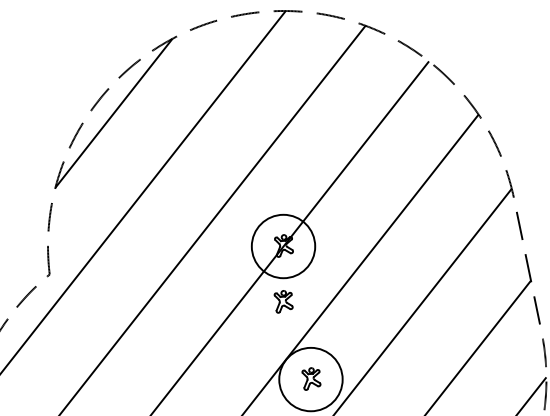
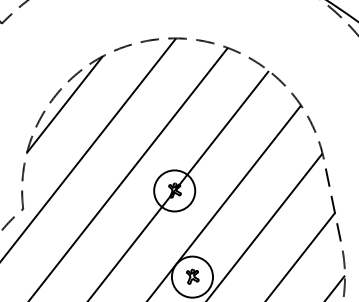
part: (283, 301) -> (174, 226), removed

